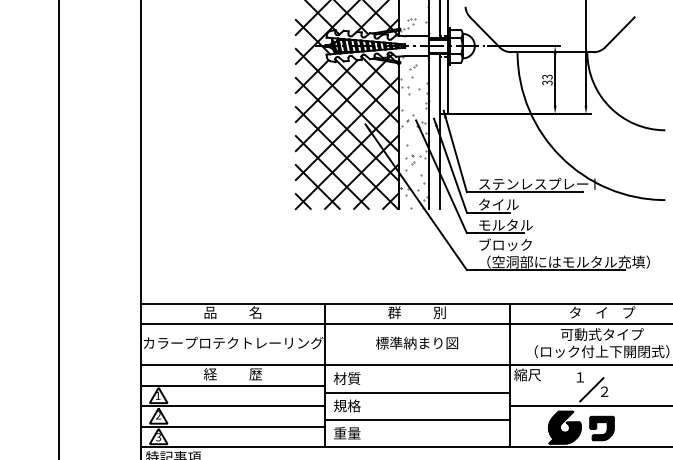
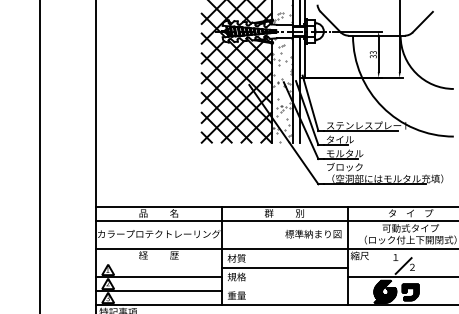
text: (417, 342) -> (313, 233), moved
line: (232, 386) -> (158, 263), removed
line: (417, 419) -> (284, 286), removed

